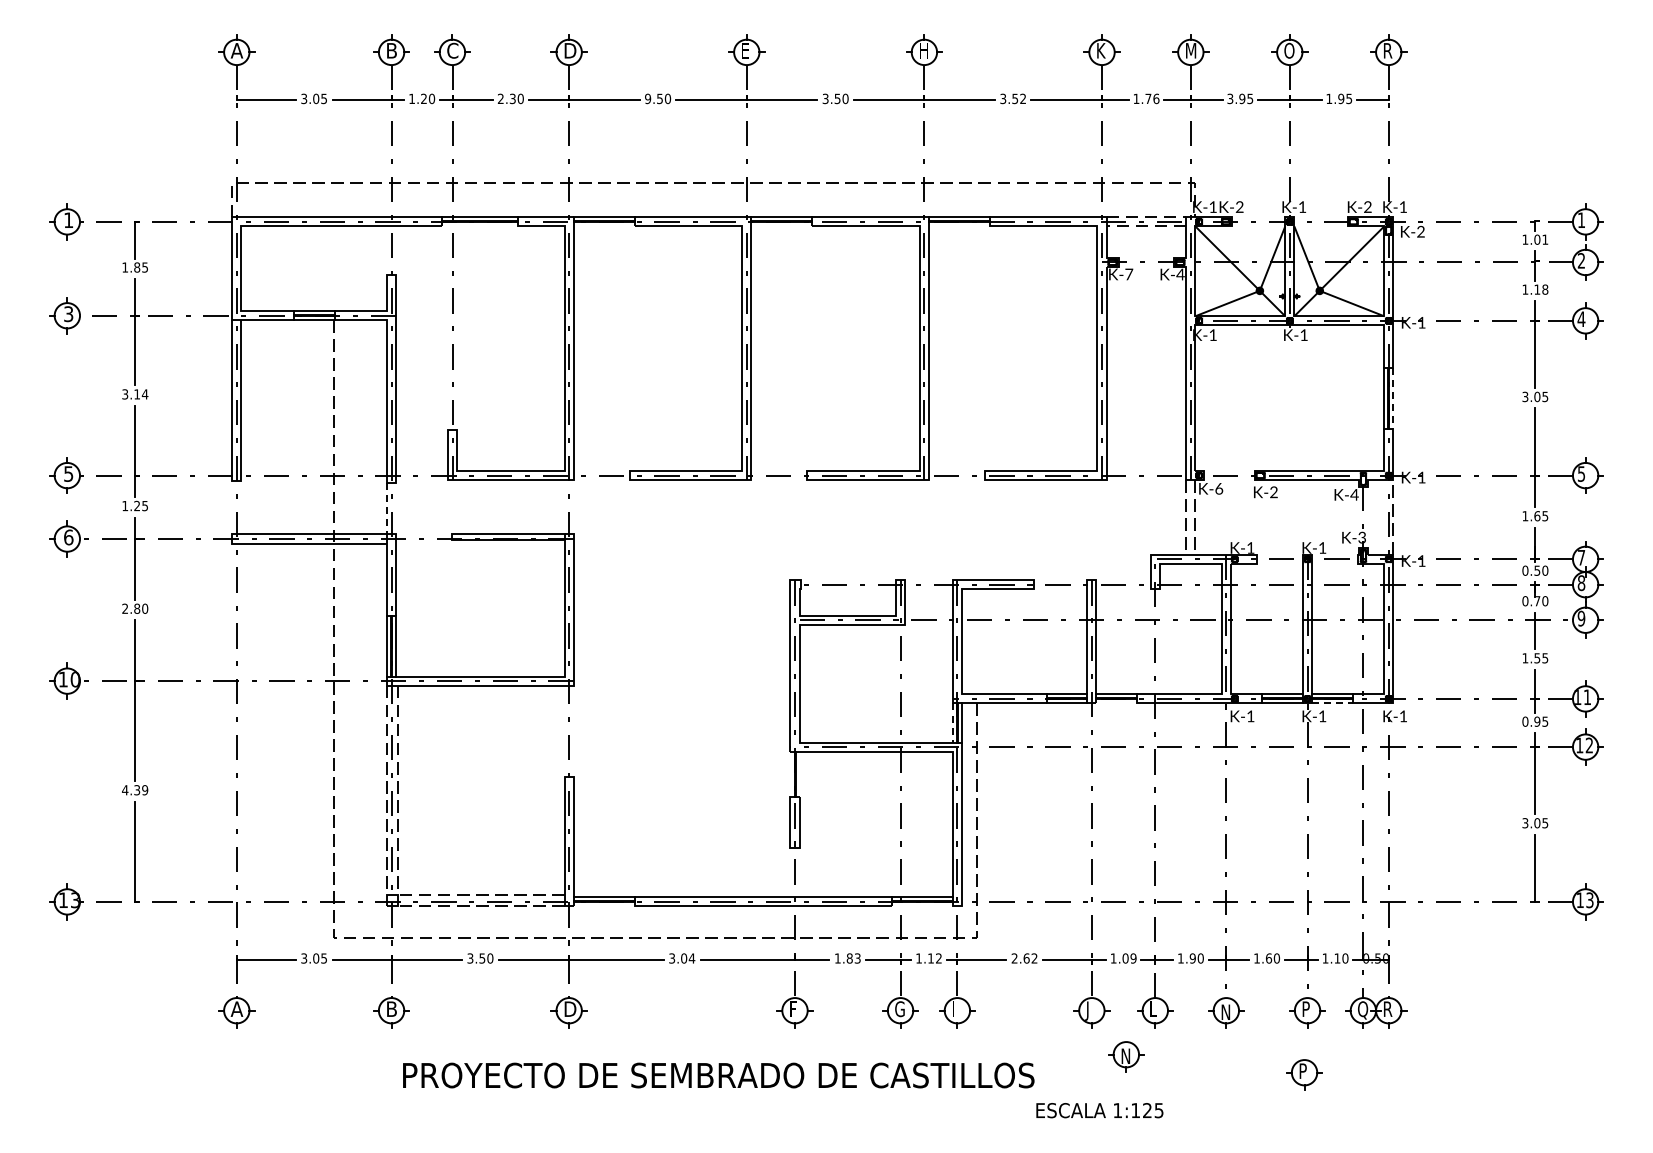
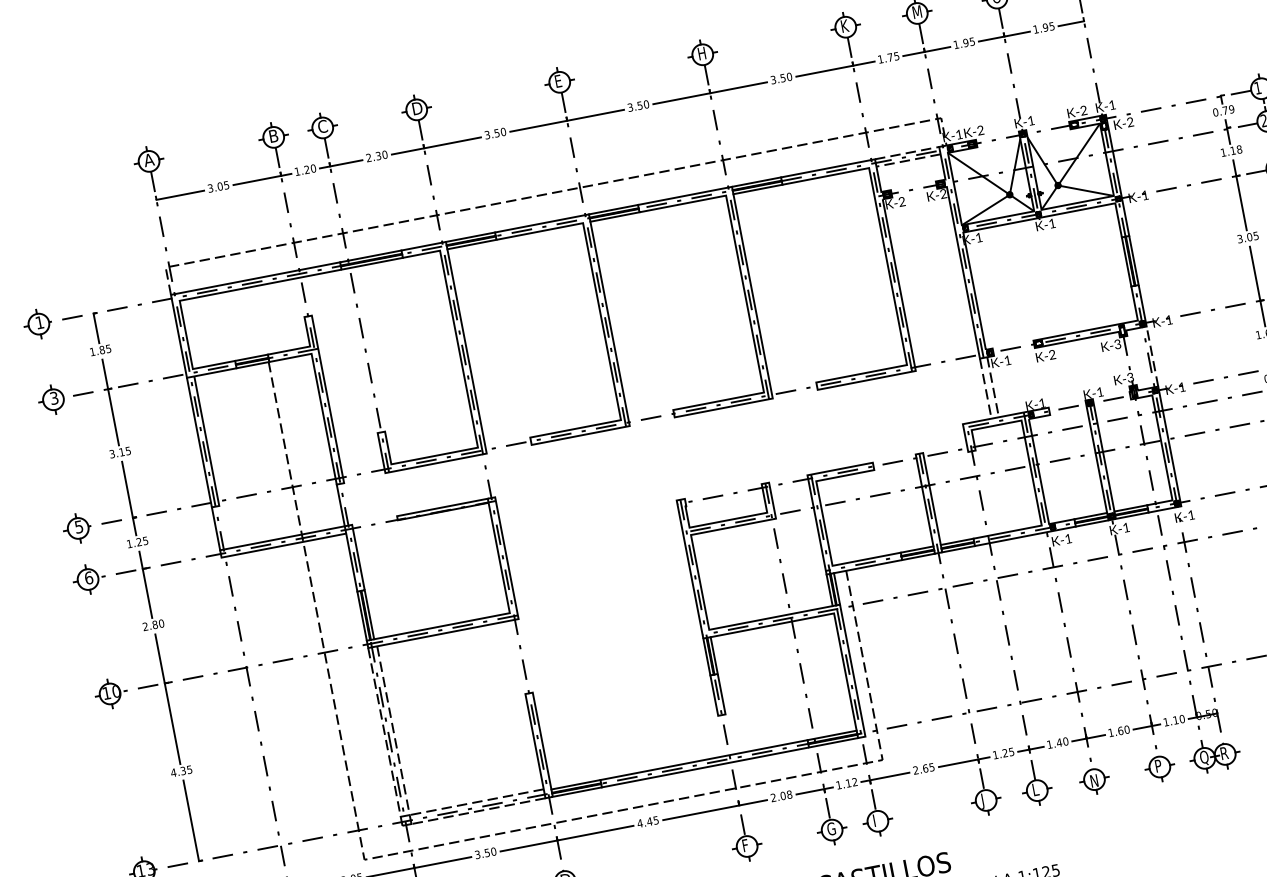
text: (648, 98) -> (487, 134), 9.50 -> 3.50
text: (1023, 98) -> (789, 76), 3.52 -> 3.50
text: (1156, 98) -> (896, 55), 1.76 -> 1.75
text: (1230, 98) -> (956, 44), 3.95 -> 1.95
line: (480, 226) -> (372, 263), added
line: (603, 226) -> (471, 244), added
line: (781, 226) -> (614, 217), added
line: (959, 226) -> (758, 189), added
text: (1535, 239) -> (1223, 110), 1.01 -> 0.79
text: (1129, 274) -> (902, 201), K-7 -> K-2
text: (1180, 274) -> (943, 193), K-4 -> K-2
text: (144, 394) -> (127, 451), 3.14 -> 3.15
line: (1393, 398) -> (1134, 260), dashed -> solid
text: (1219, 488) -> (1007, 360), K-6 -> K-1
text: (1354, 494) -> (1117, 344), K-4 -> K-3
line: (232, 507) -> (216, 528), added
line: (387, 508) -> (341, 505), dashed -> solid
line: (1116, 703) -> (958, 549), added
line: (1332, 703) -> (1132, 515), dashed -> solid
line: (952, 723) -> (829, 590), dashed -> solid
line: (790, 774) -> (706, 656), added
line: (799, 774) -> (714, 655), added
text: (145, 789) -> (189, 769), 4.39 -> 4.35
line: (603, 906) -> (576, 792), added
line: (921, 906) -> (832, 742), added
text: (681, 958) -> (647, 822), 3.04 -> 4.45
text: (847, 958) -> (781, 796), 1.83 -> 2.08
text: (1034, 958) -> (931, 767), 2.62 -> 2.65
text: (1129, 958) -> (1008, 752), 1.09 -> 1.25
text: (1192, 958) -> (1059, 742), 1.90 -> 1.40
part: (1126, 1056) -> (1021, 831), removed
part: (1304, 1074) -> (1167, 818), removed

